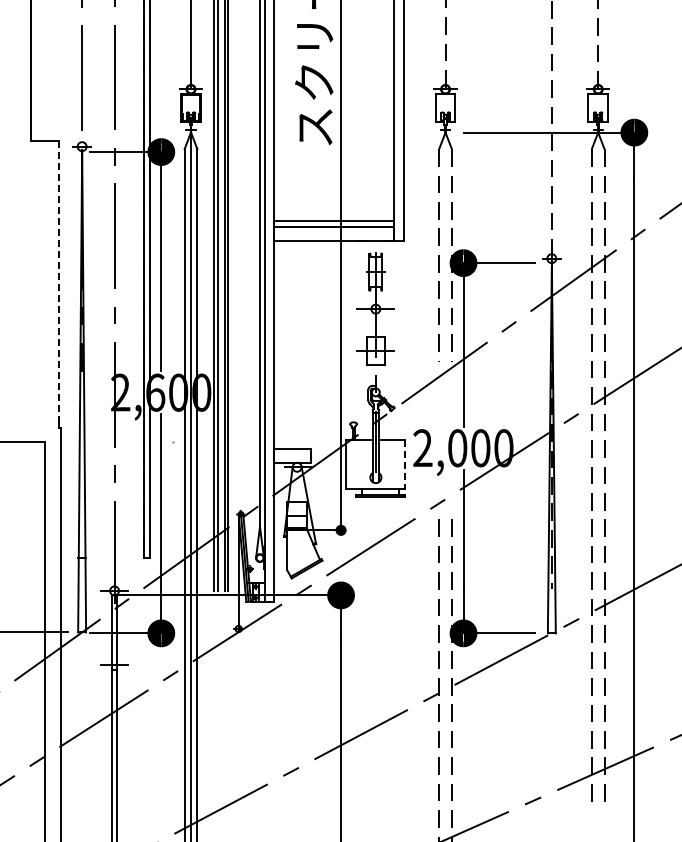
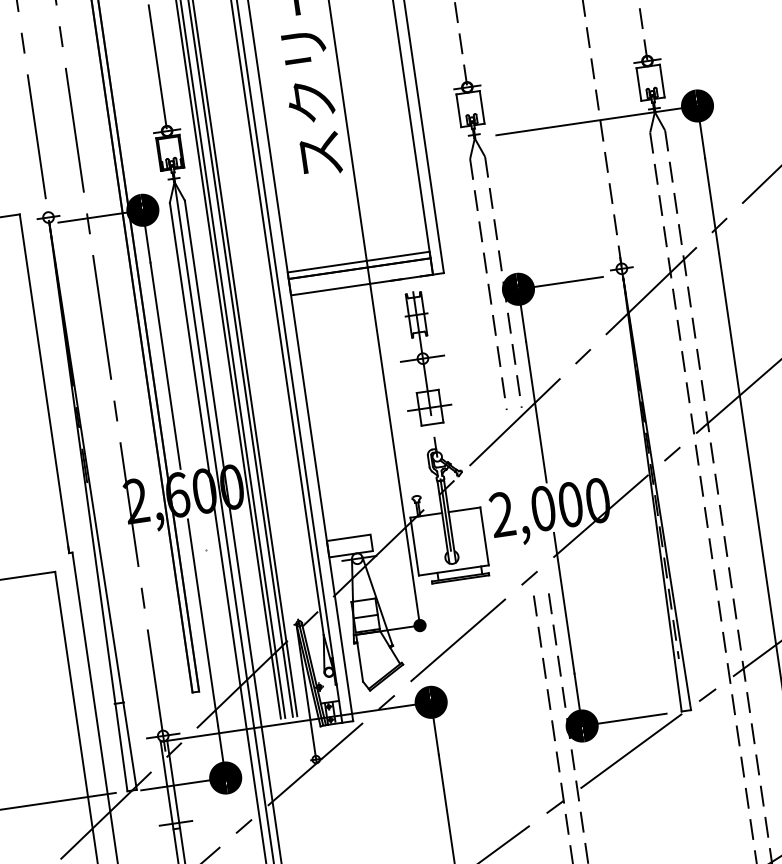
line: (58, 284) -> (44, 384), dashed -> solid
line: (405, 464) -> (484, 536), dashed -> solid

